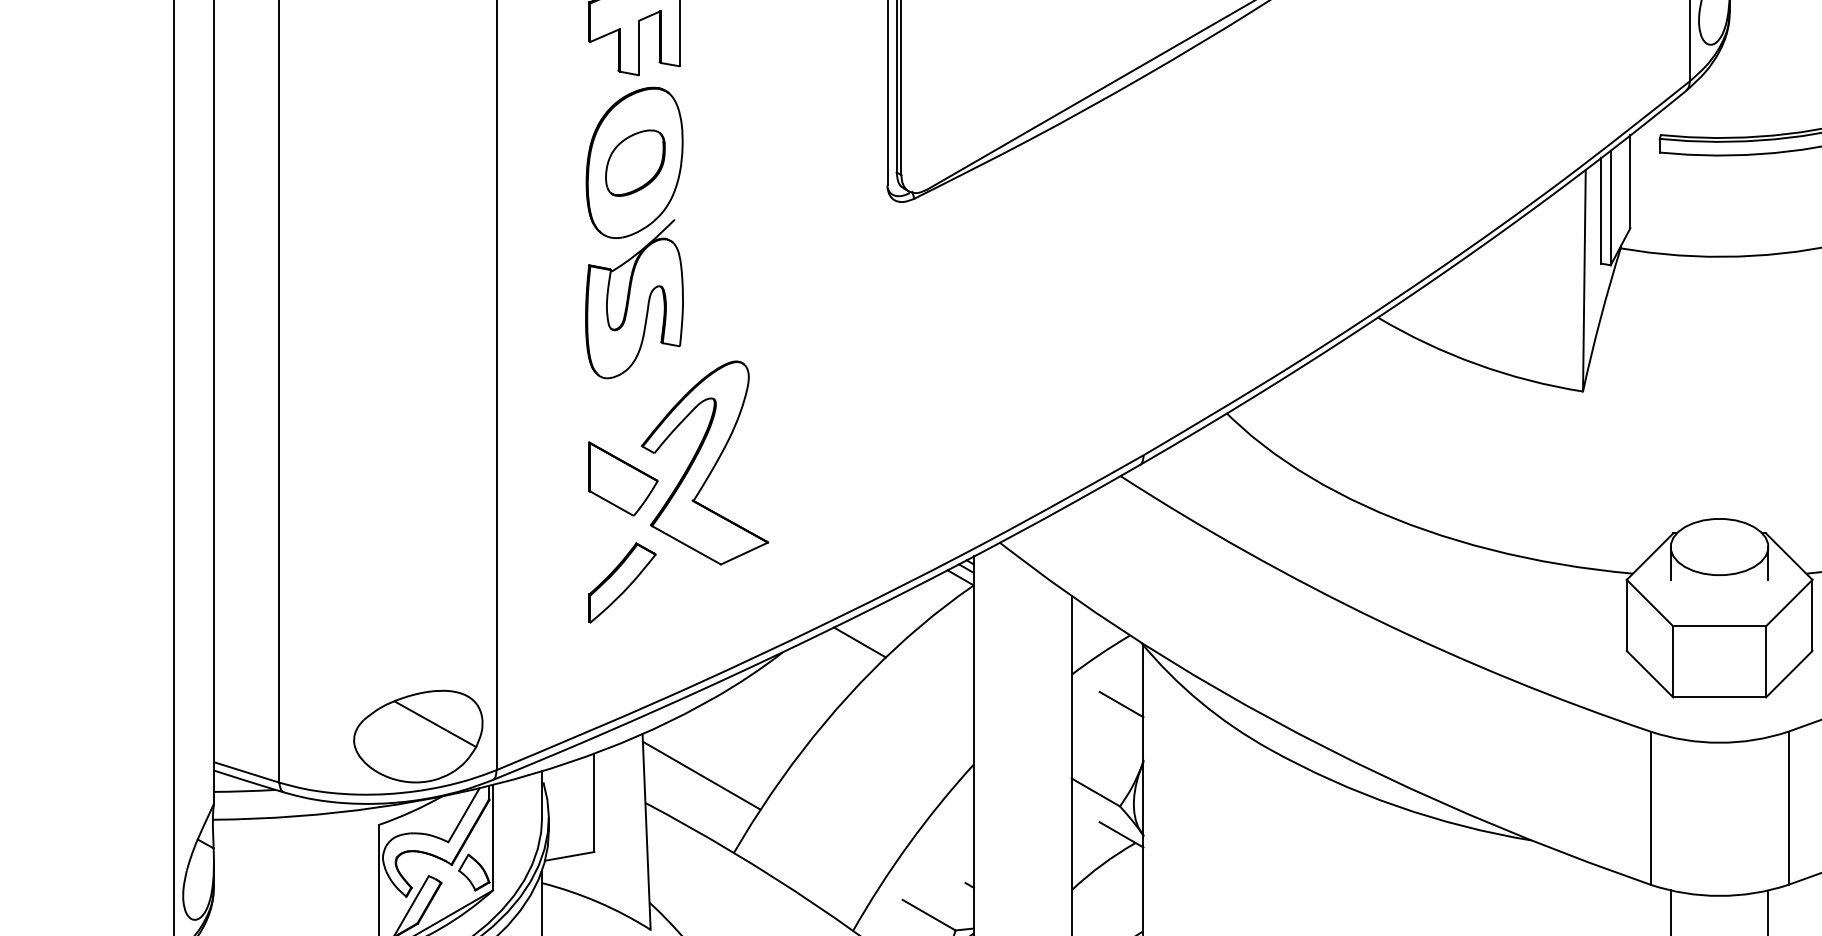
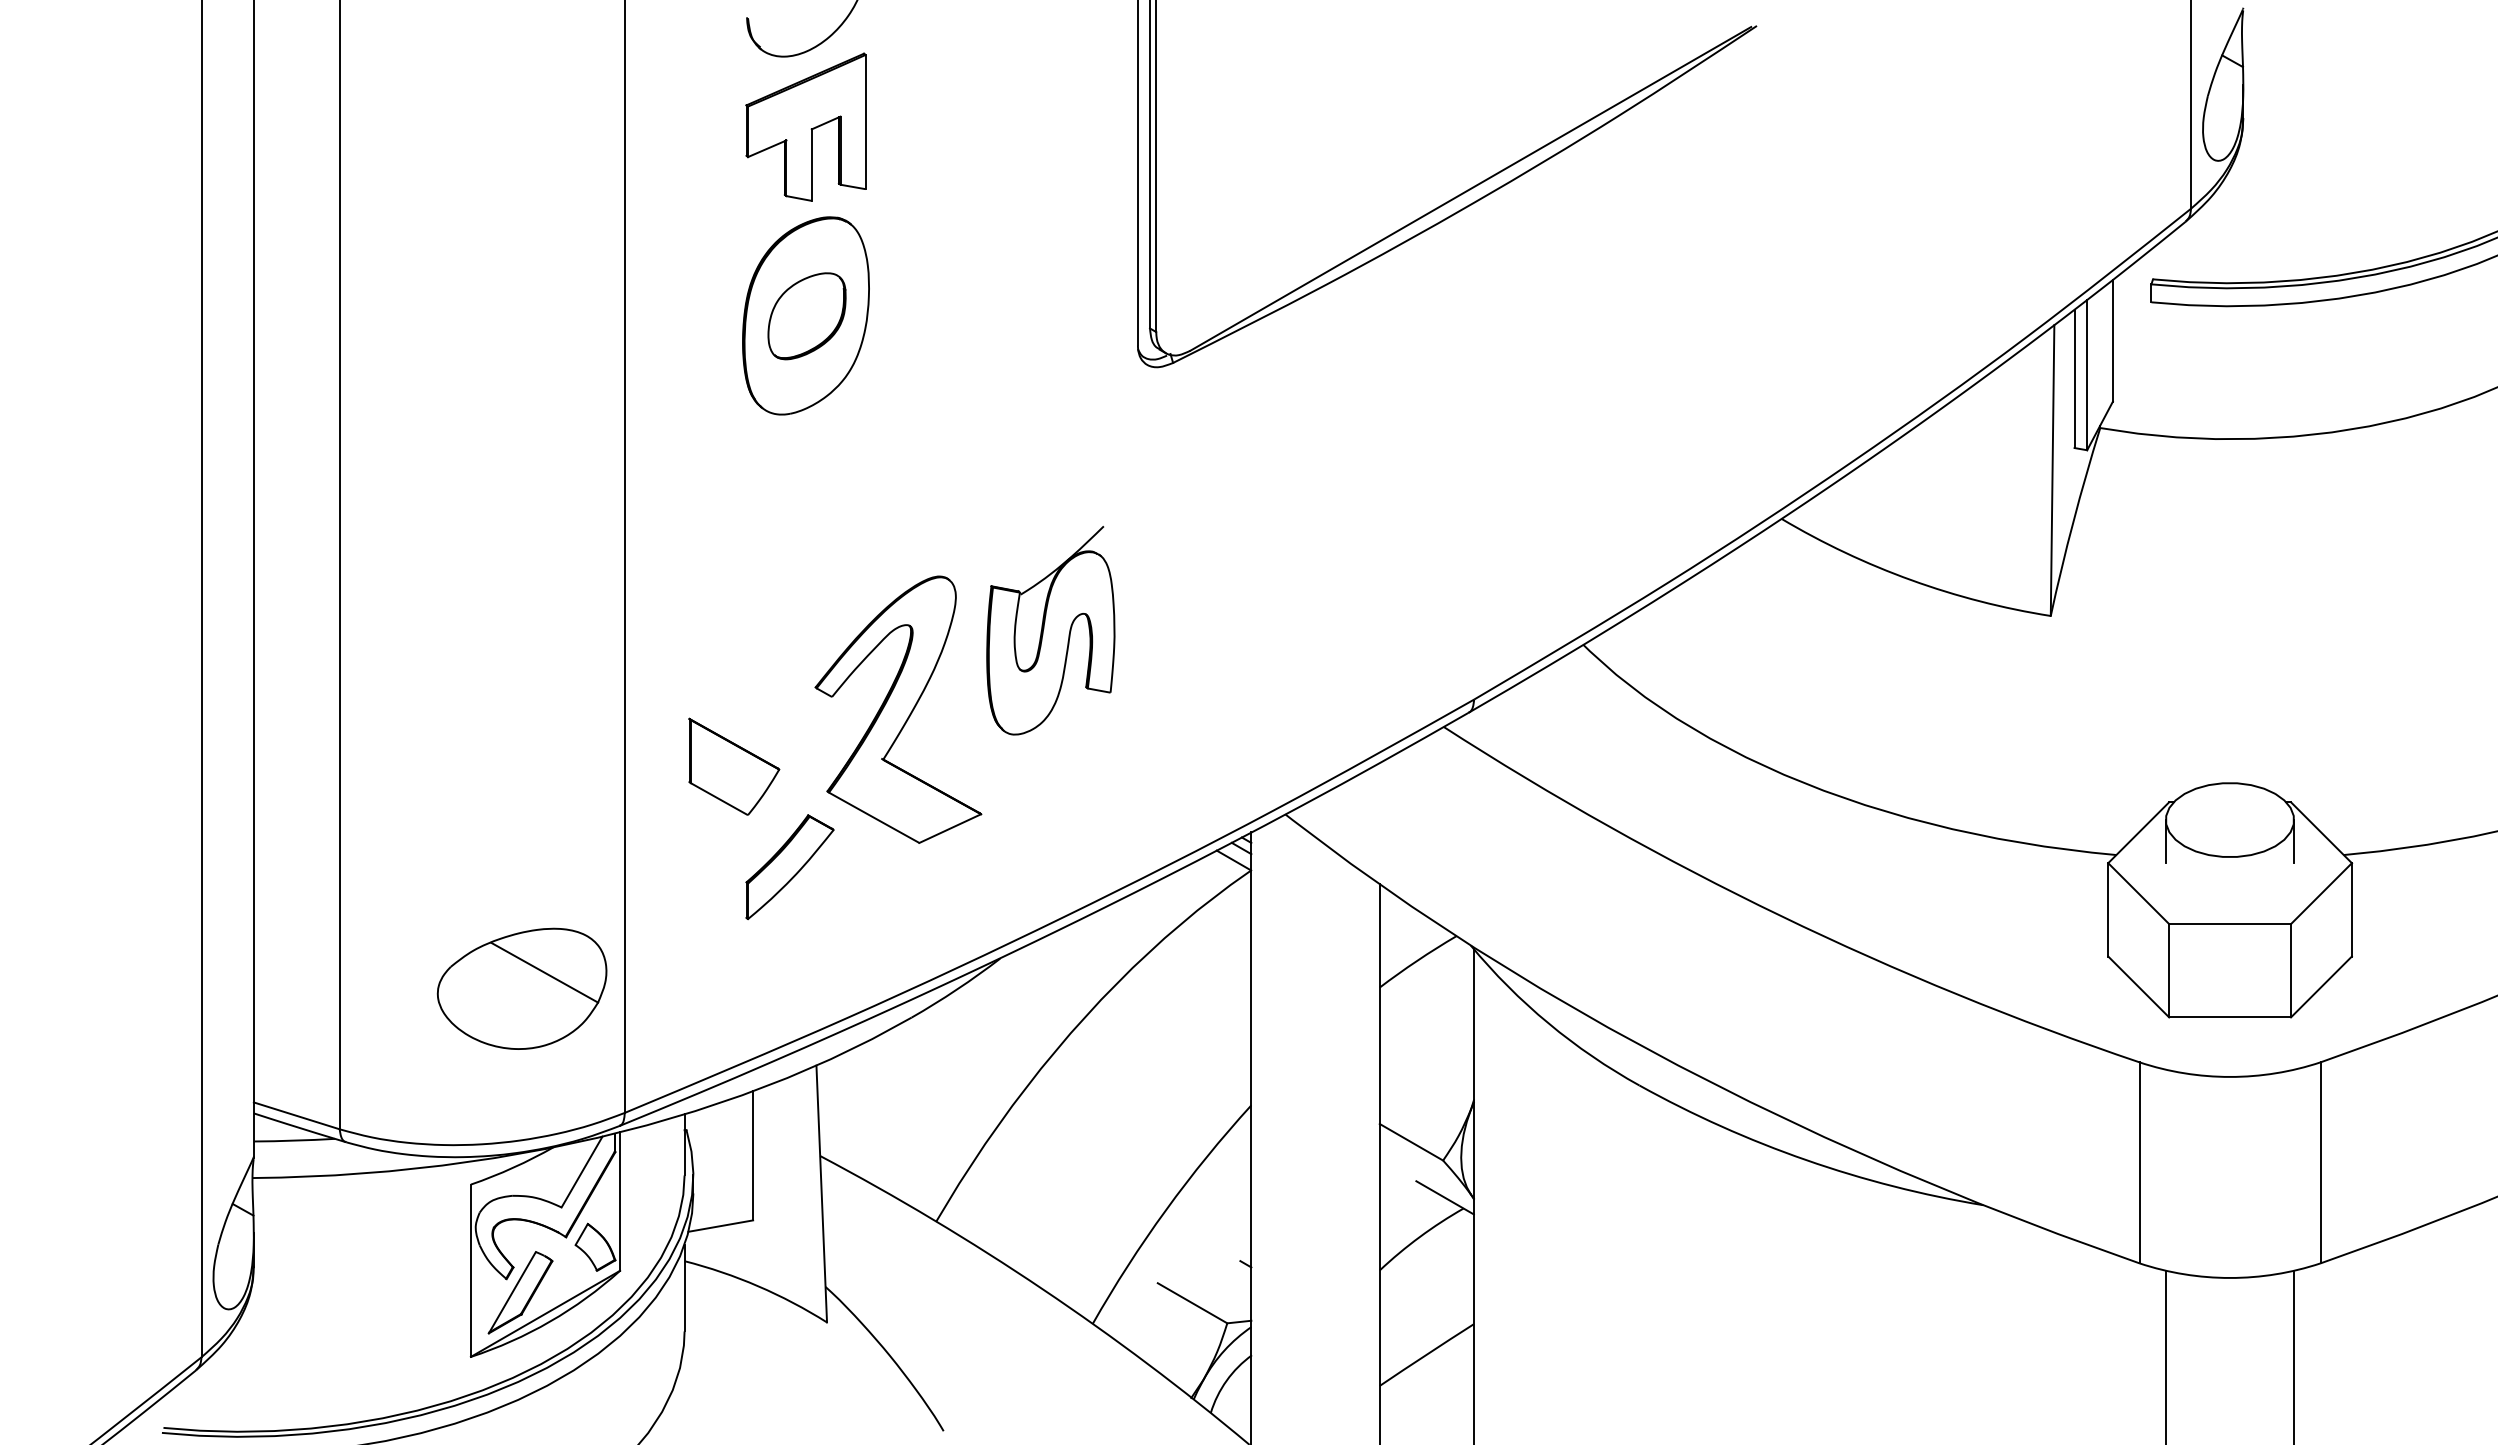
part: (634, 298) -> (1050, 630), moved
part: (623, 478) -> (734, 766), moved
line: (859, 641) -> (1101, 944), removed
line: (1121, 704) -> (1444, 1026), removed
part: (417, 736) -> (521, 988), moved
line: (701, 775) -> (893, 1119), removed

